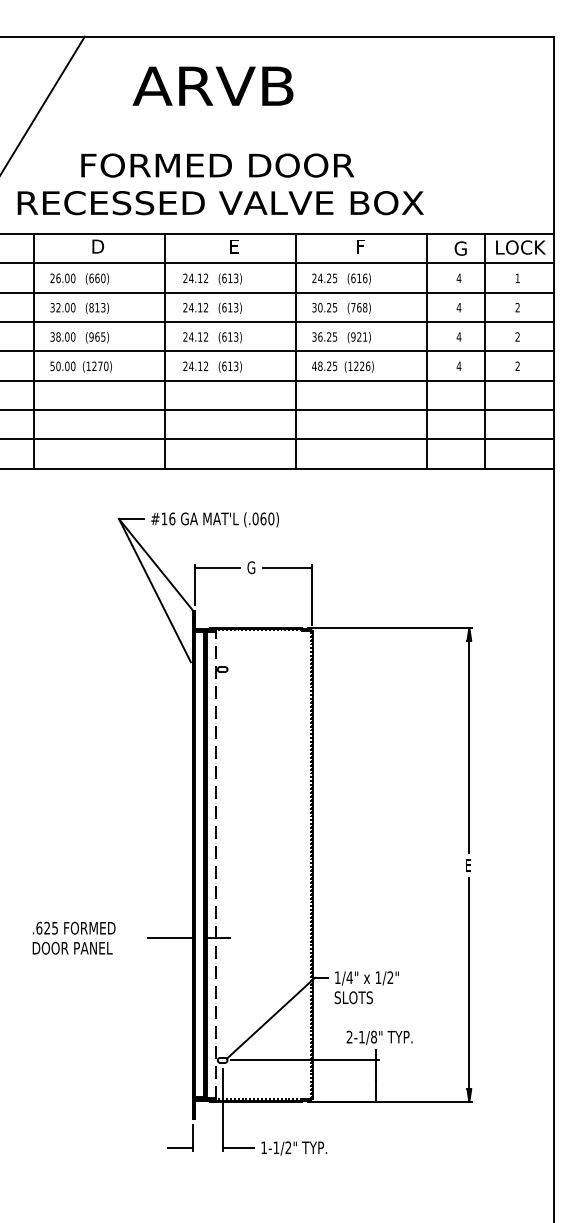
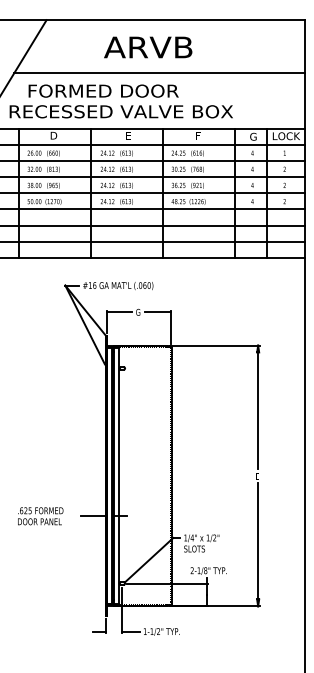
text: (213, 86) -> (148, 47), moved
line: (290, 131) -> (159, 72), added
text: (217, 164) -> (103, 90), moved
line: (215, 864) -> (118, 475), dashed -> solid

